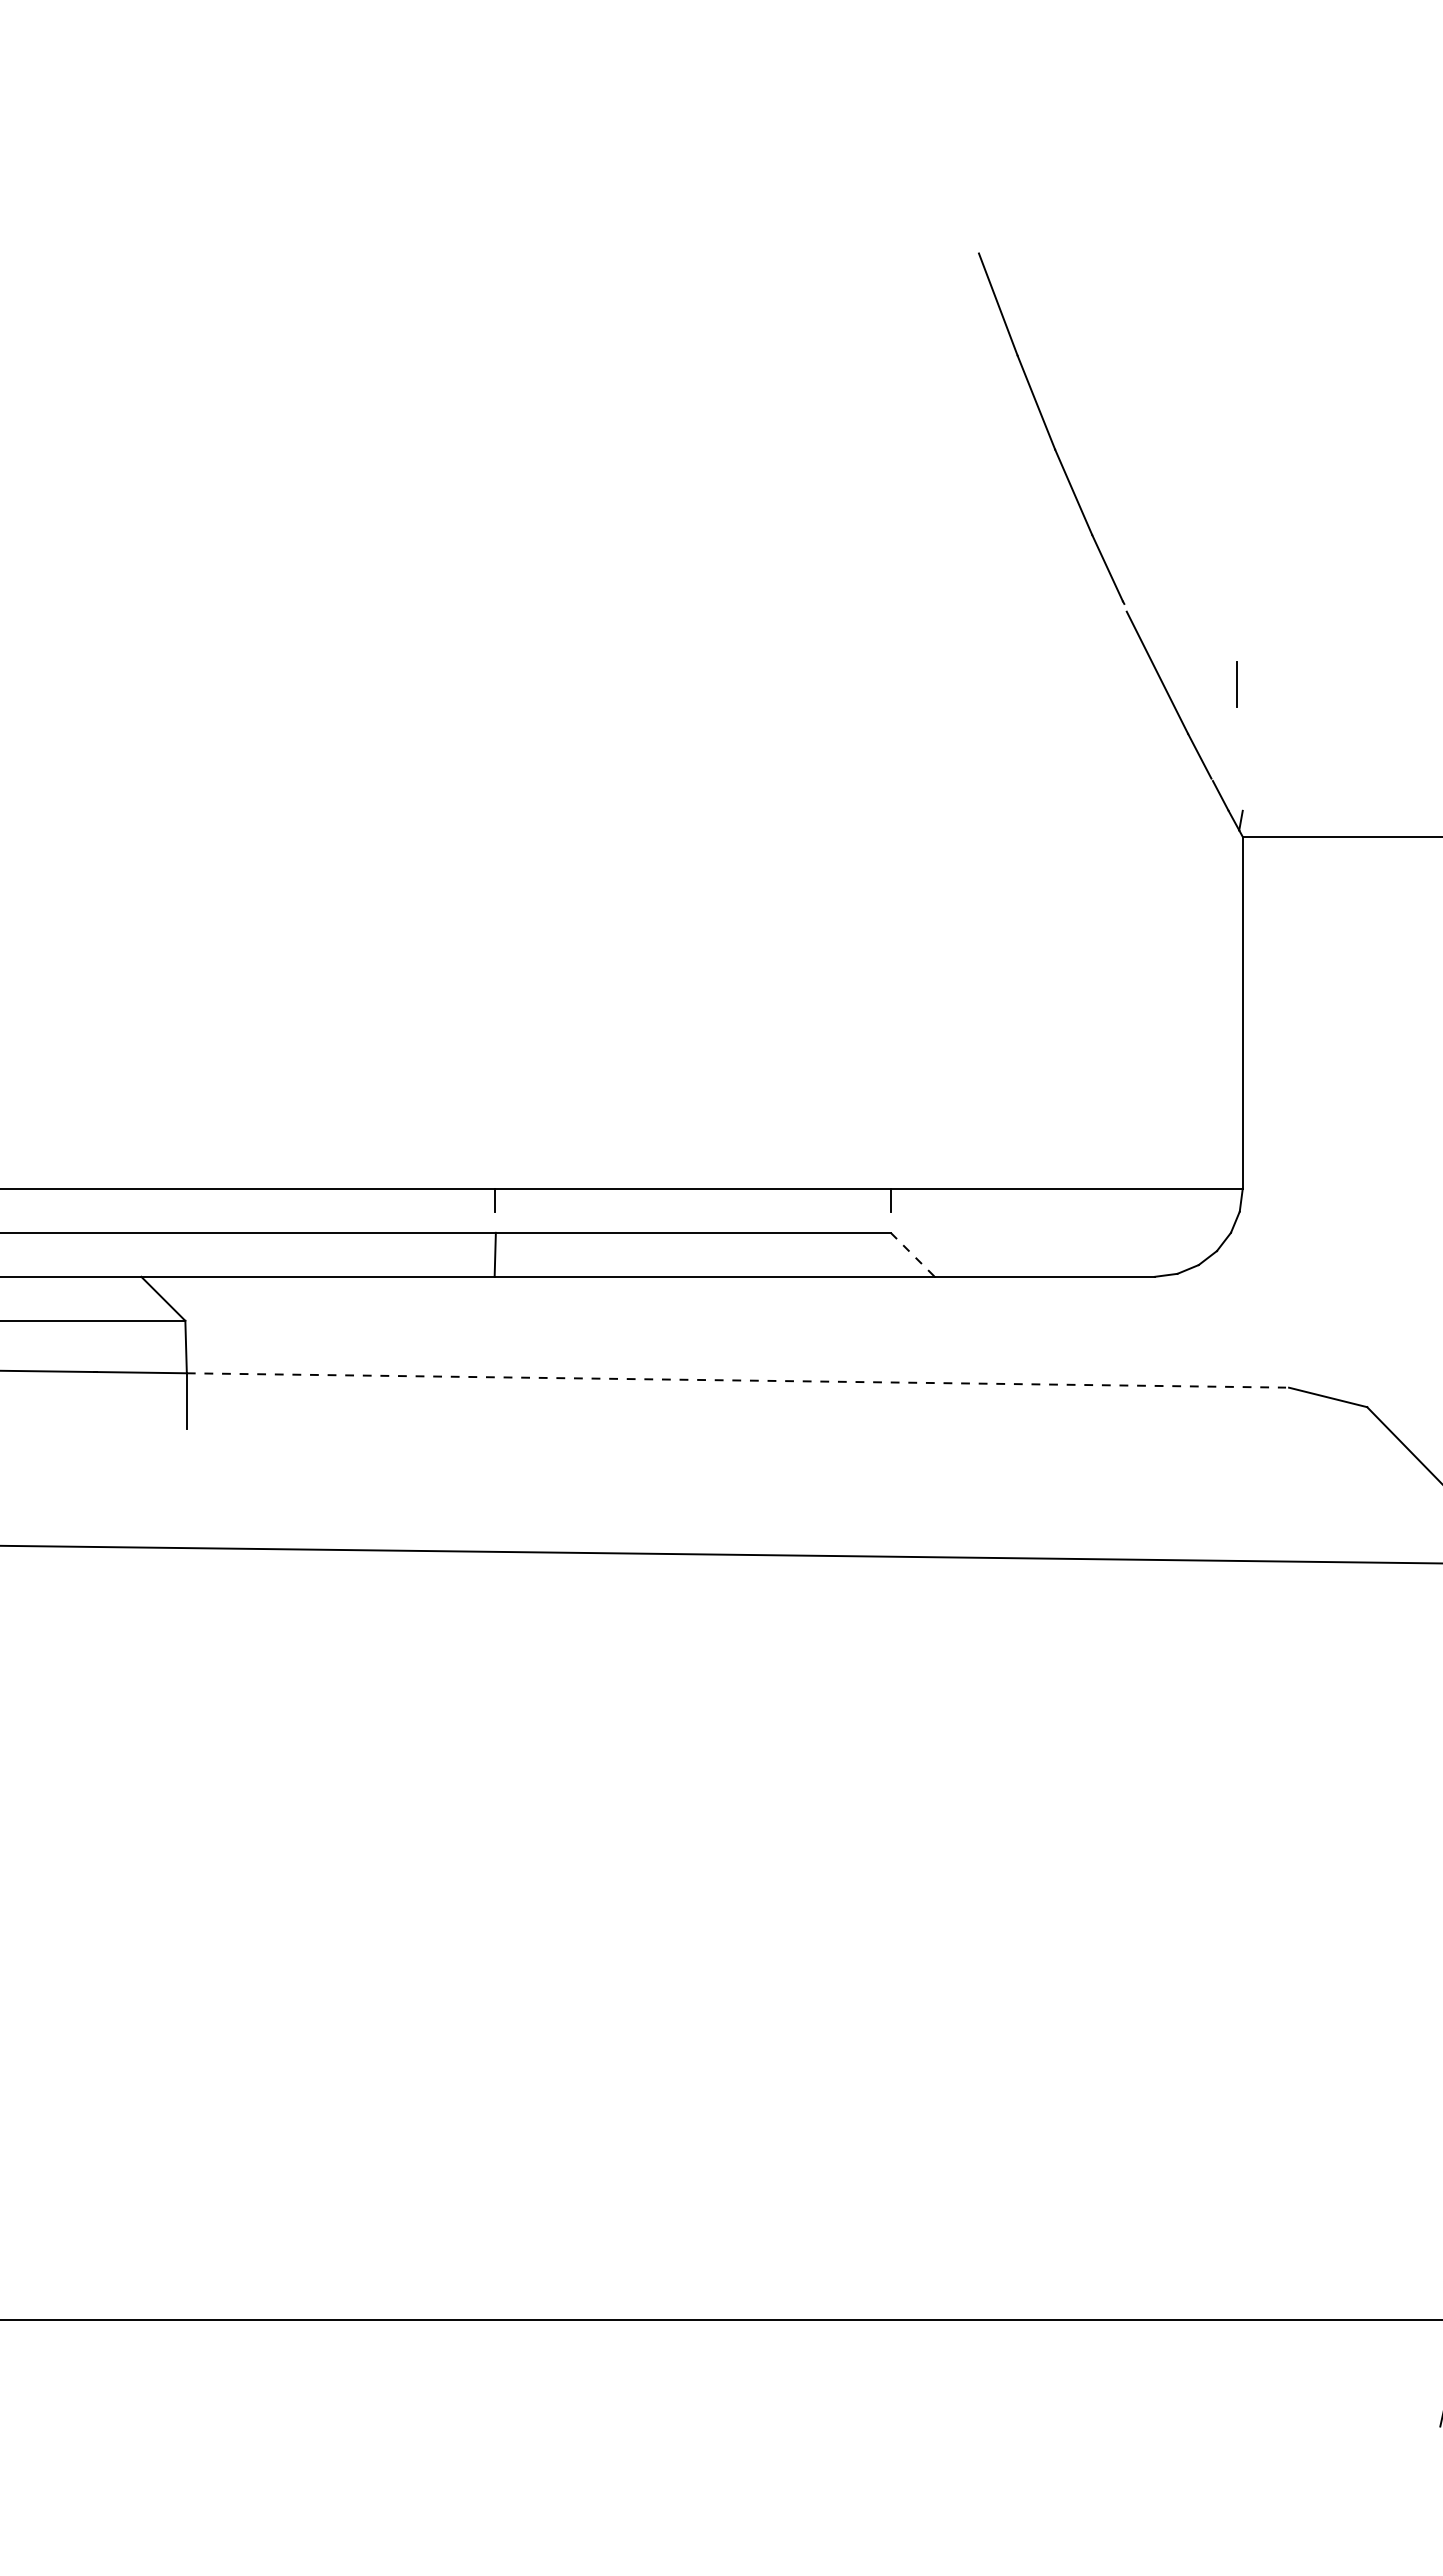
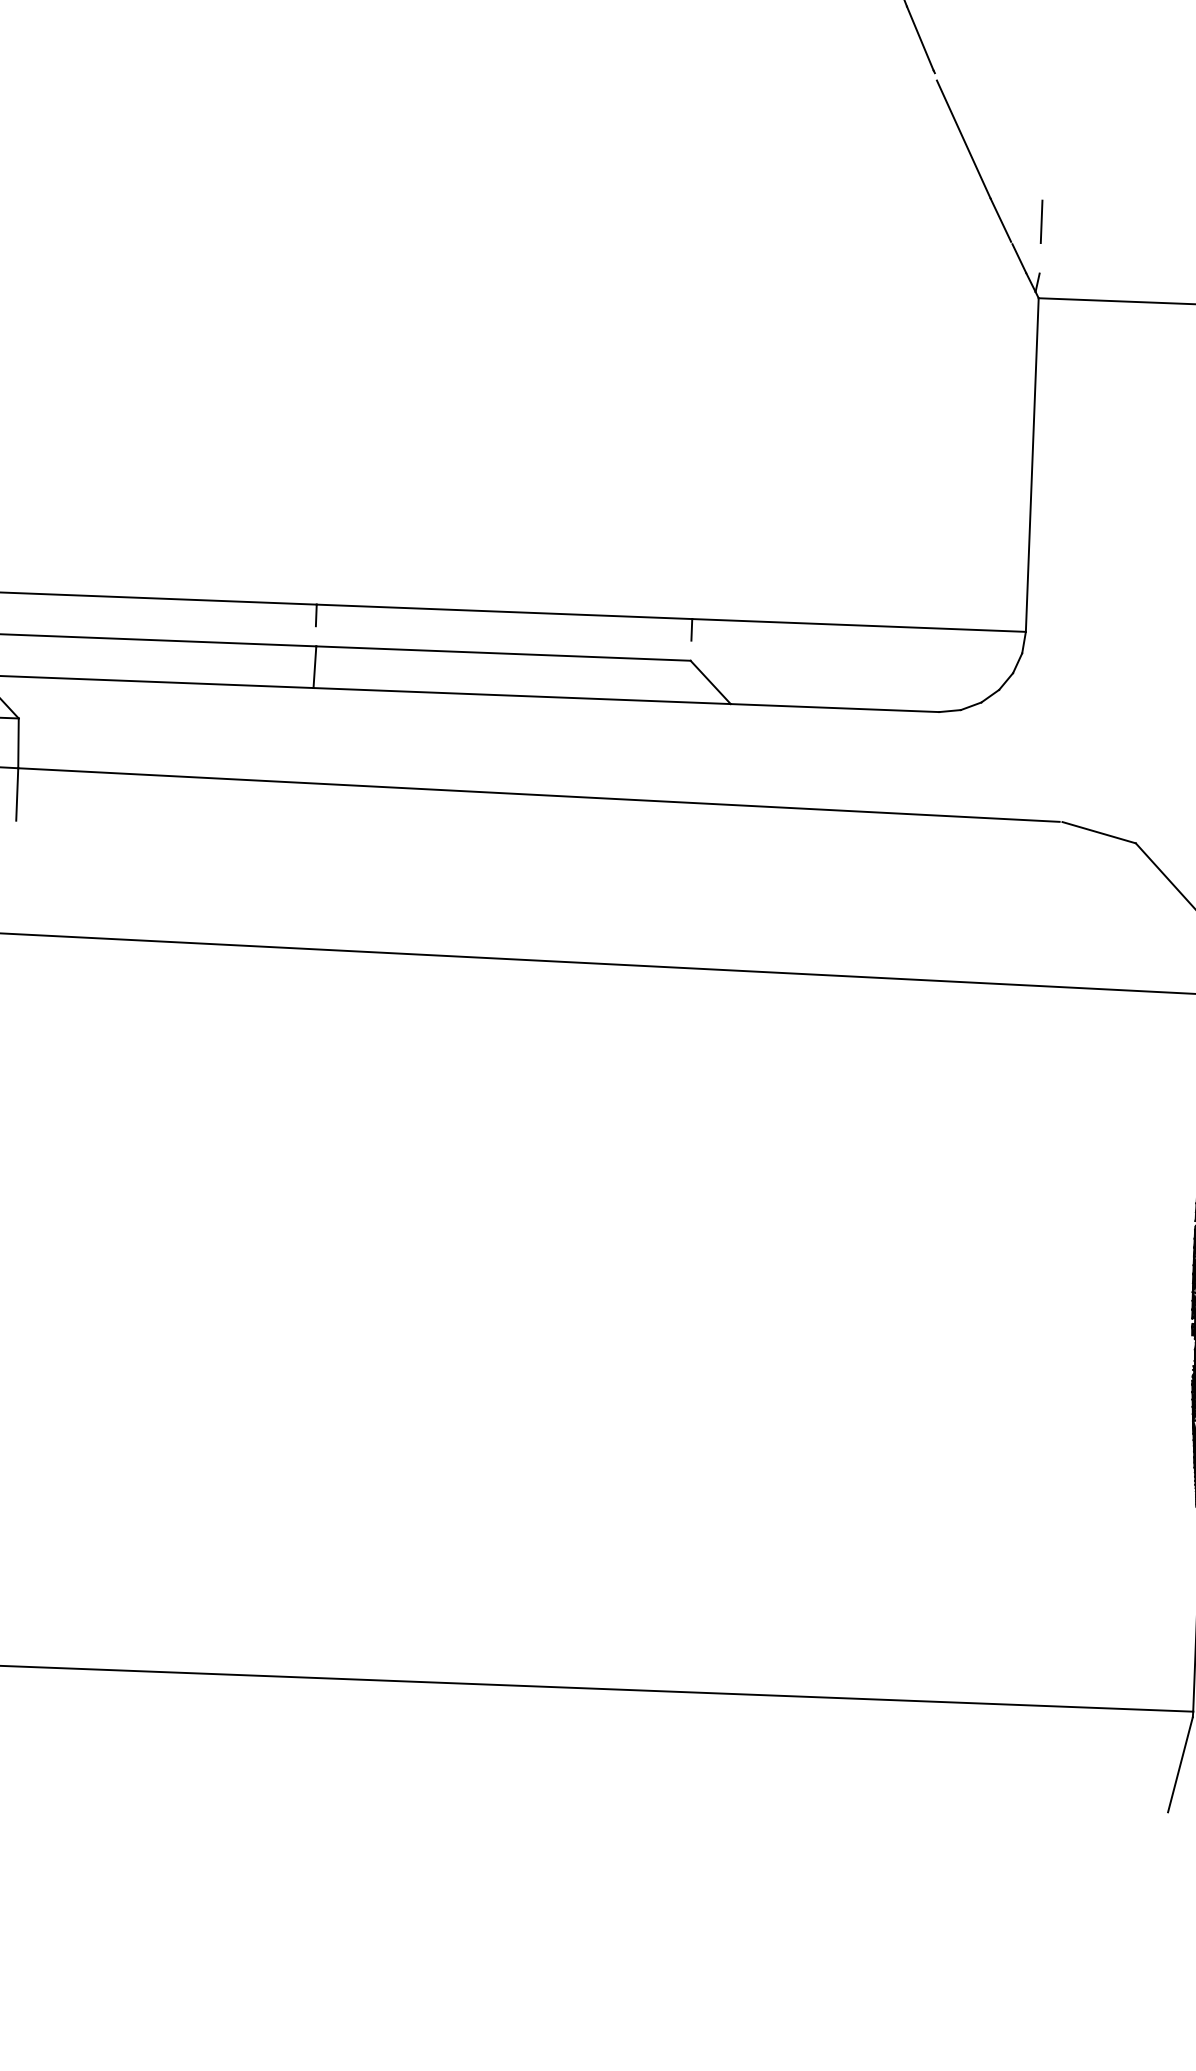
line: (1236, 684) -> (1041, 222), moved
line: (913, 1255) -> (711, 683), dashed -> solid
line: (736, 1380) -> (539, 795), dashed -> solid

